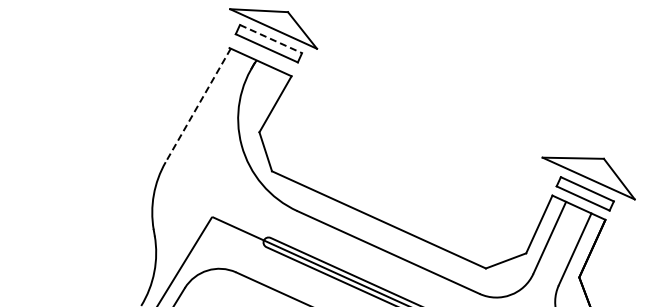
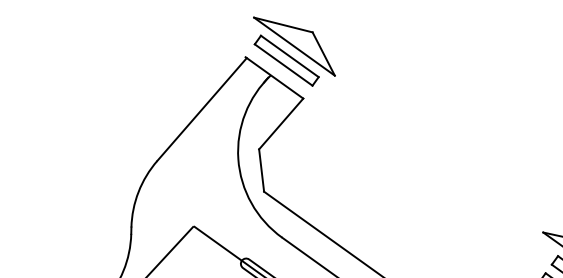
line: (271, 39) -> (290, 56), dashed -> solid
line: (198, 105) -> (202, 109), dashed -> solid

